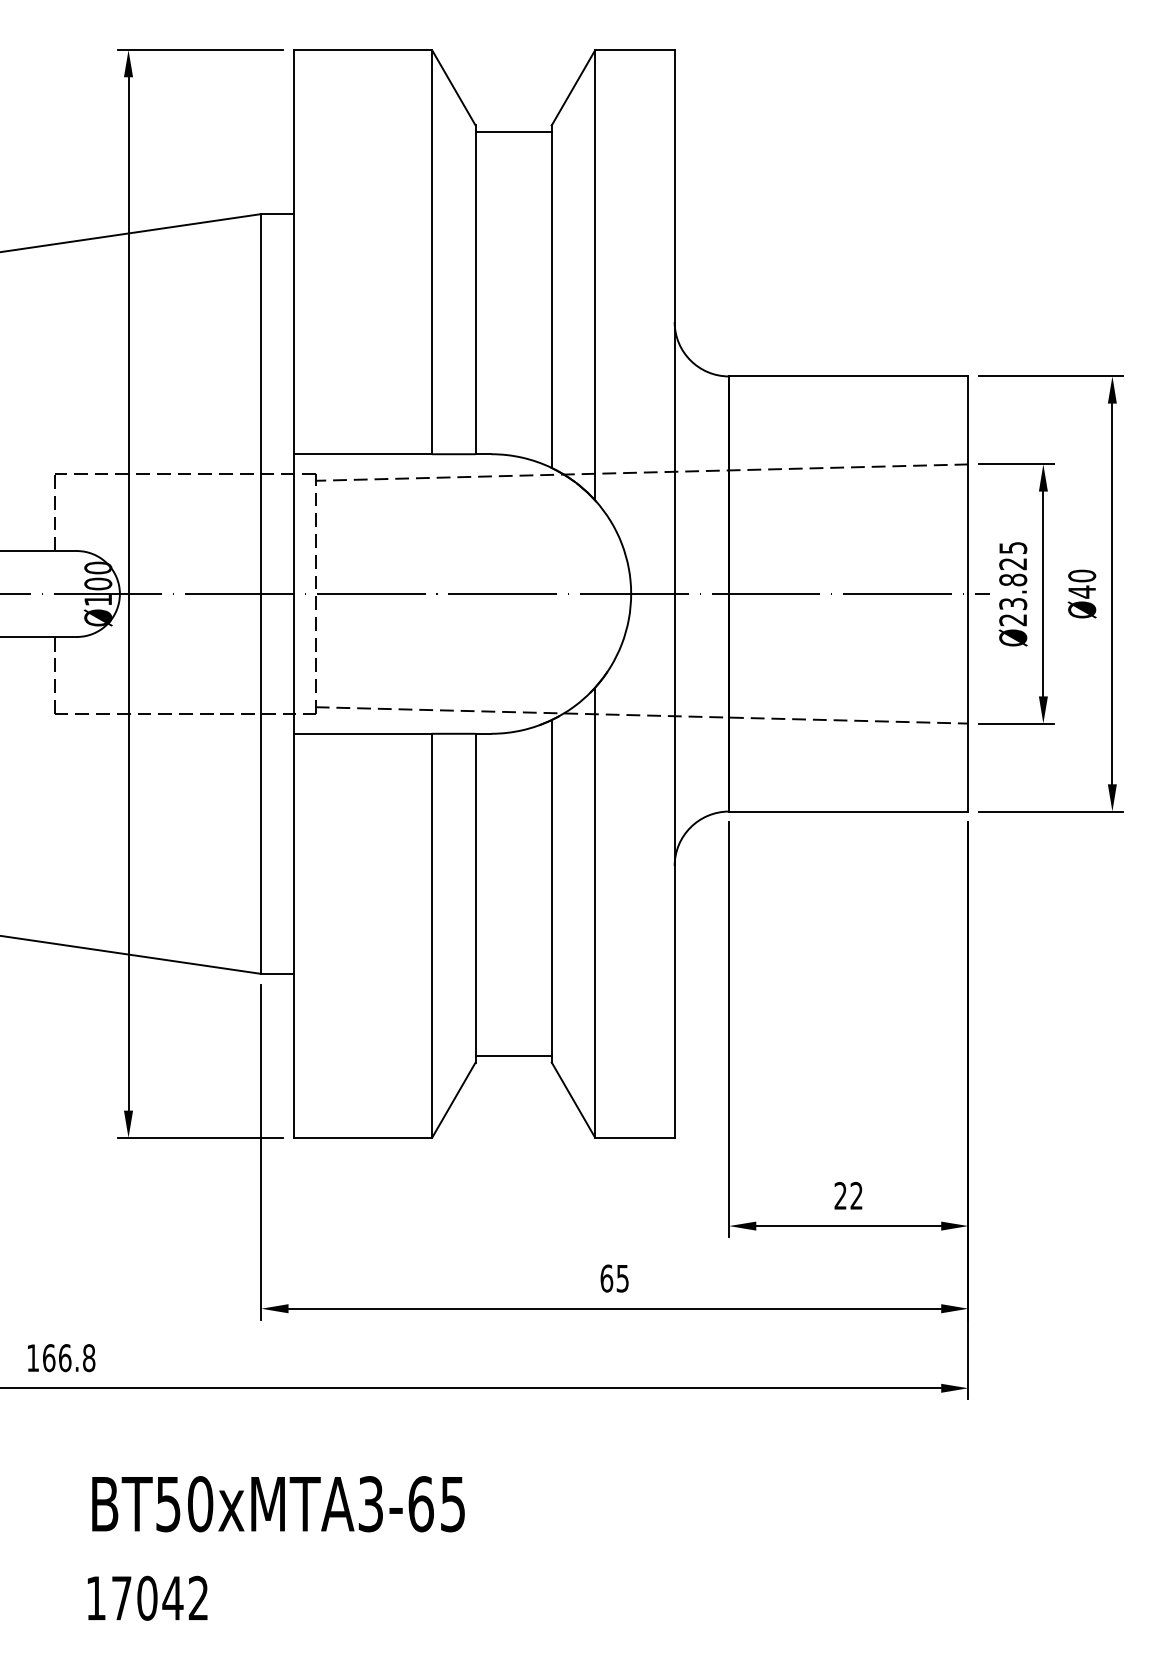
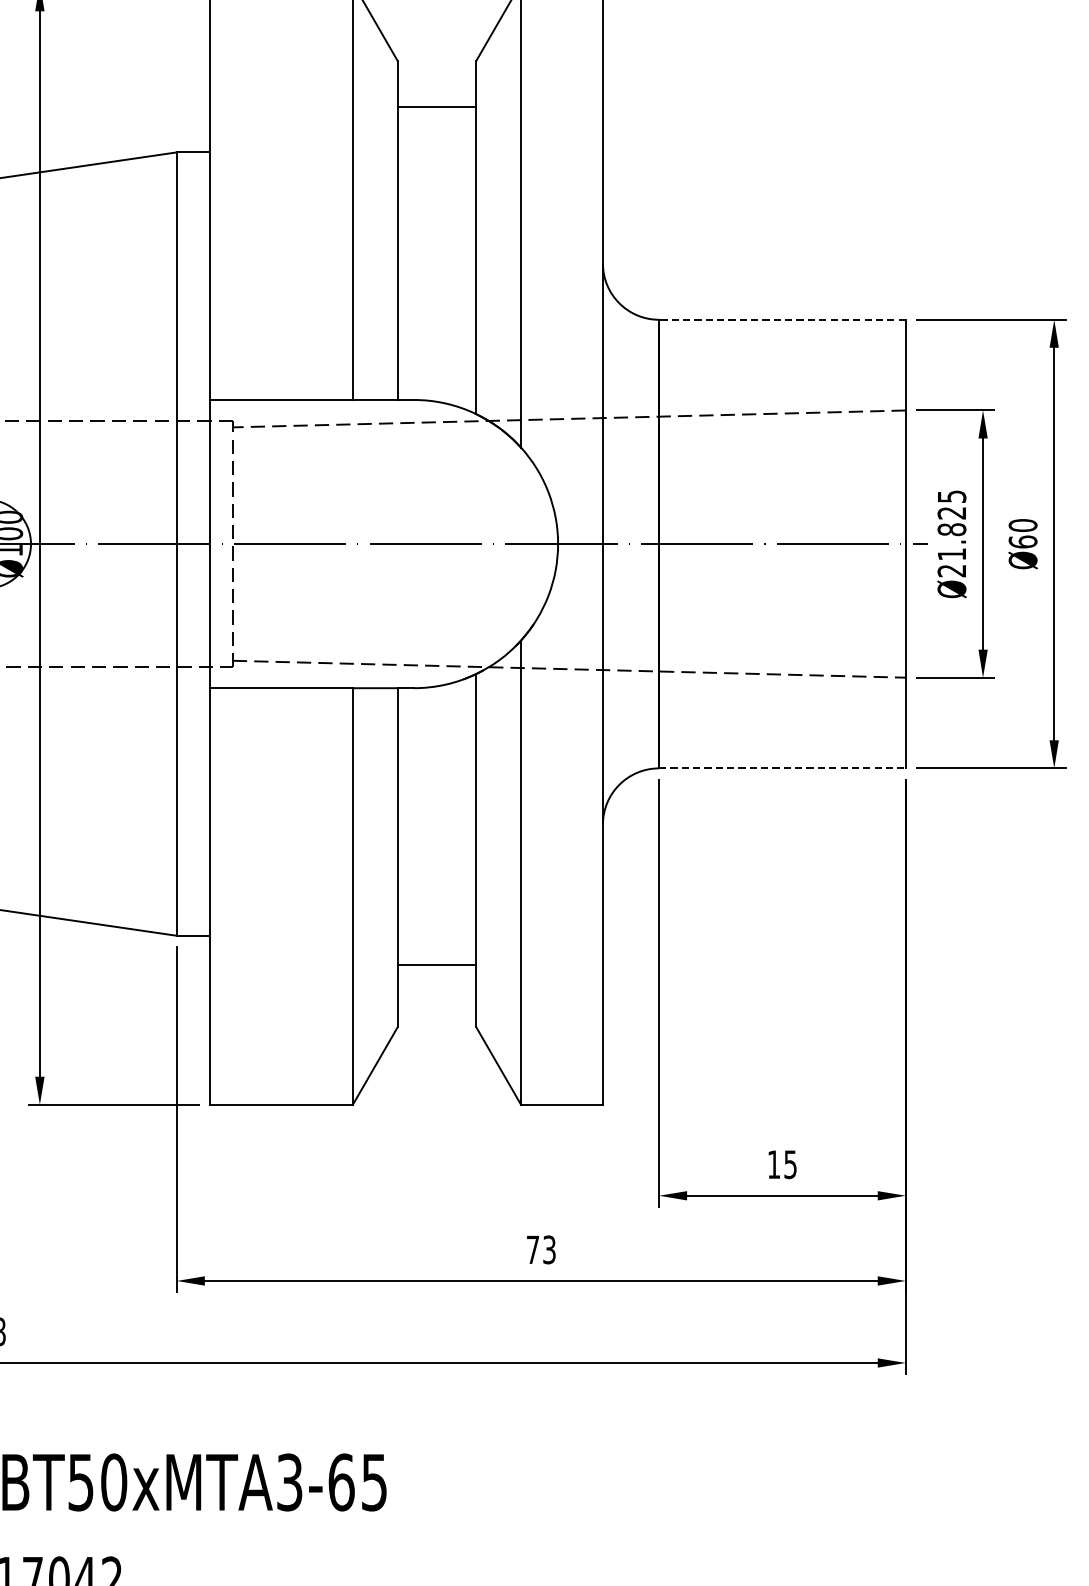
line: (513, 131) -> (436, 106), moved
line: (848, 376) -> (782, 319), solid -> dashed
text: (1082, 591) -> (1023, 541), Ø40 -> Ø60
text: (1013, 604) -> (952, 554), Ø23.825 -> Ø21.825
line: (848, 811) -> (782, 768), solid -> dashed
line: (513, 1056) -> (436, 965), moved
text: (848, 1195) -> (782, 1164), 22 -> 15
text: (614, 1278) -> (540, 1249), 65 -> 73

